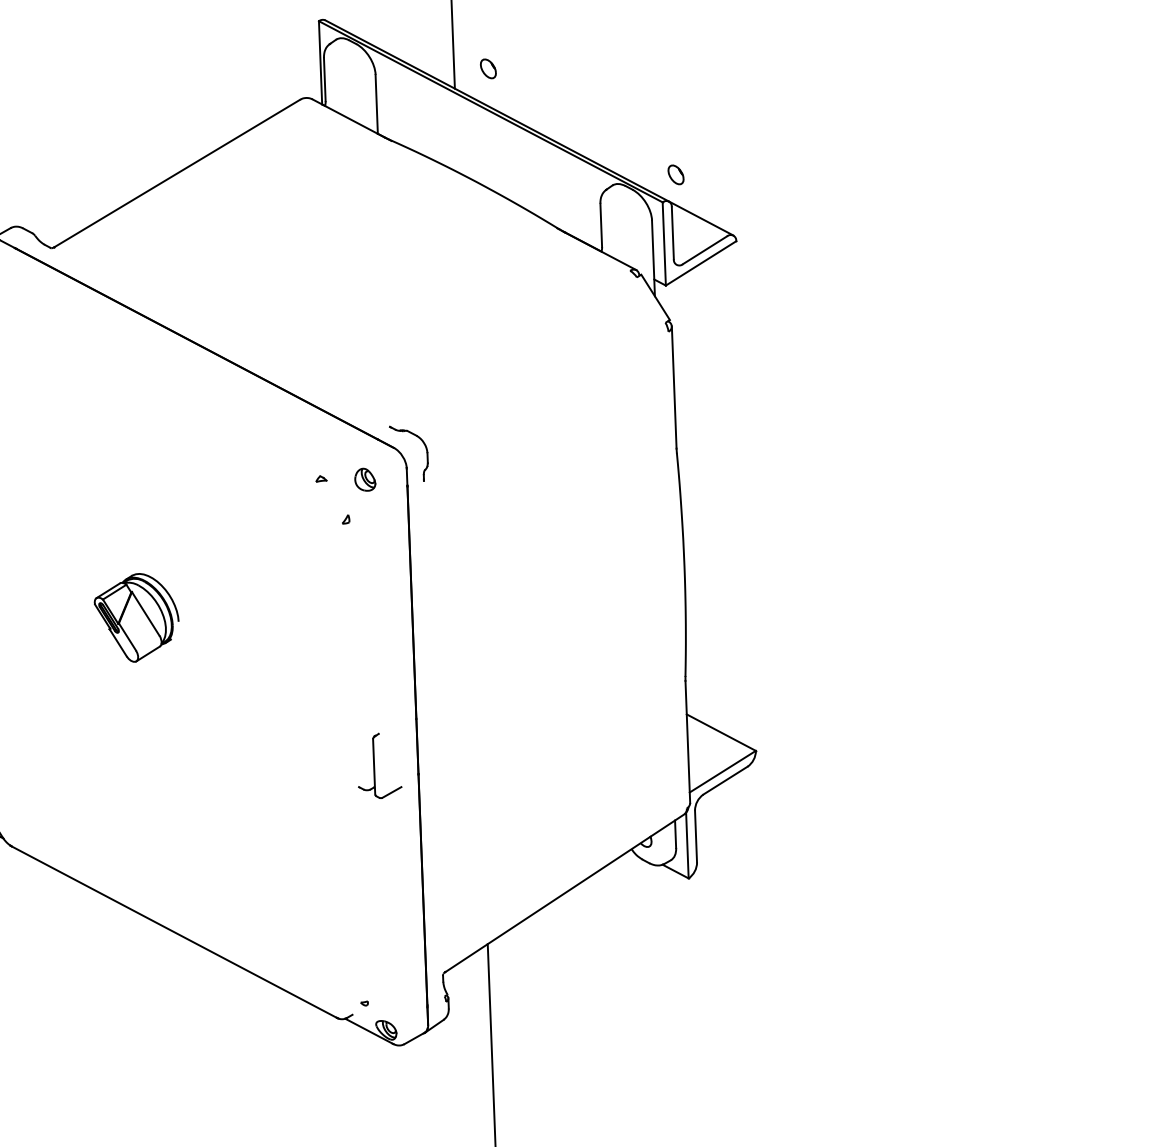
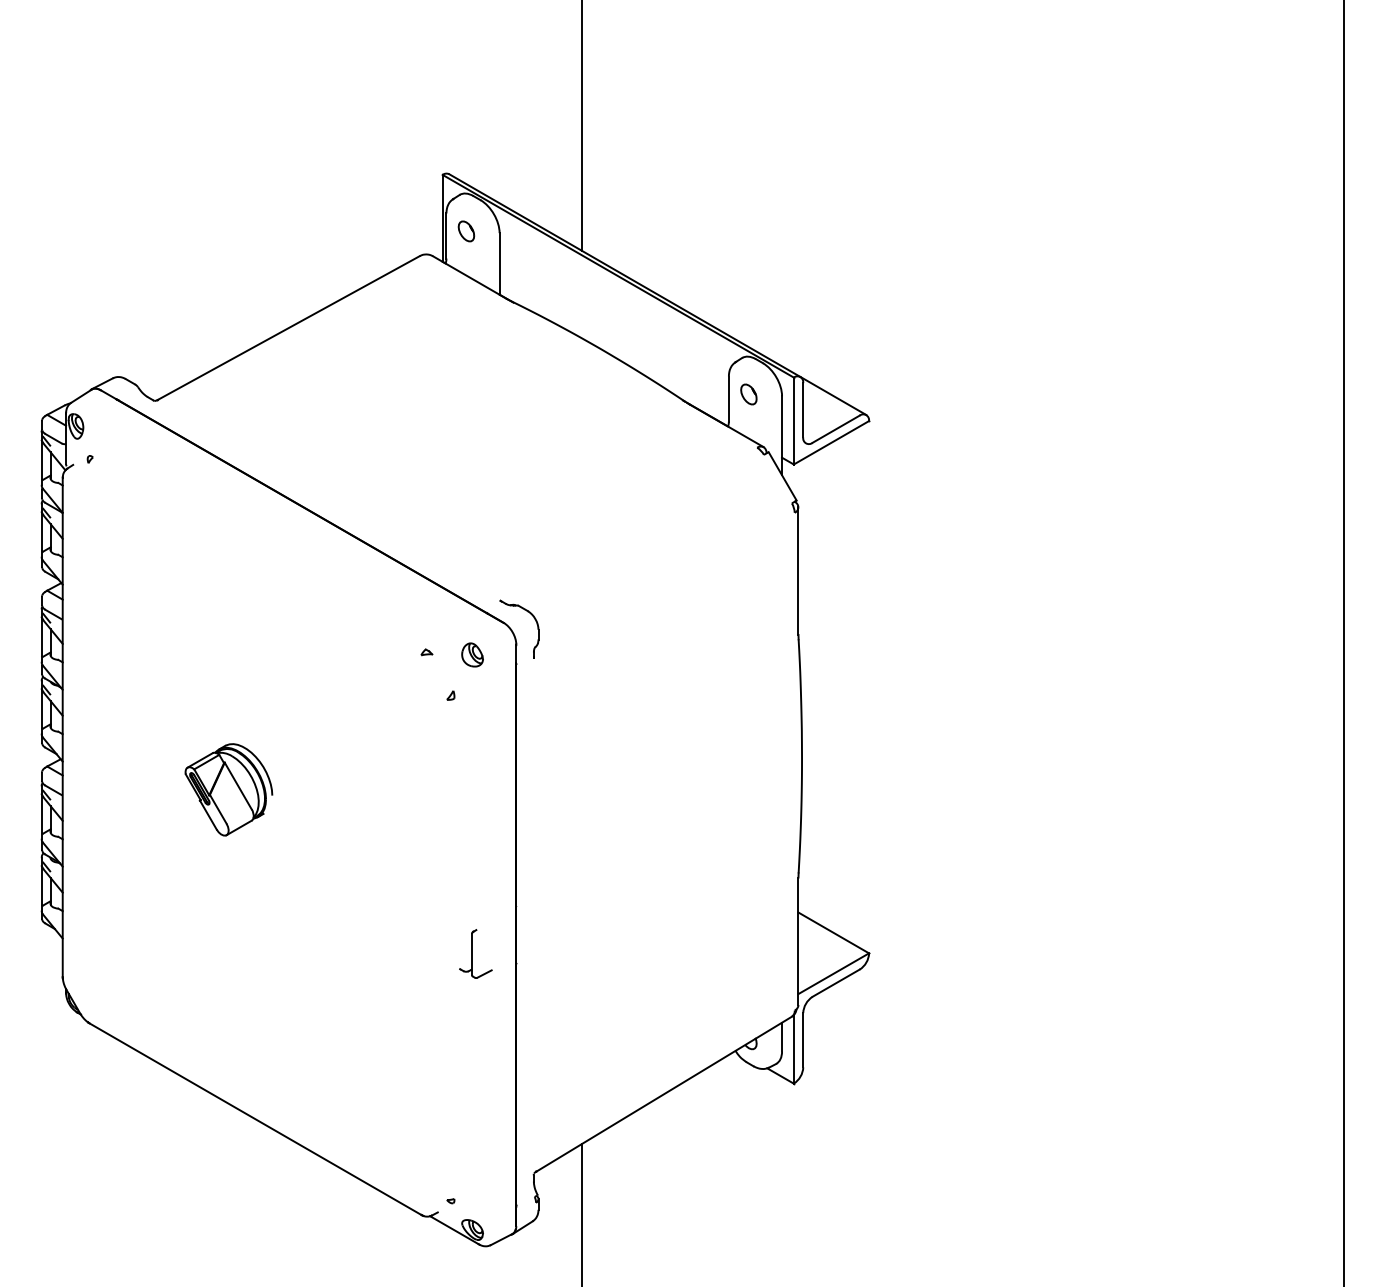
part: (488, 68) -> (466, 231), moved
part: (675, 174) -> (748, 394), moved
part: (379, 765) -> (475, 953), size x0.71

